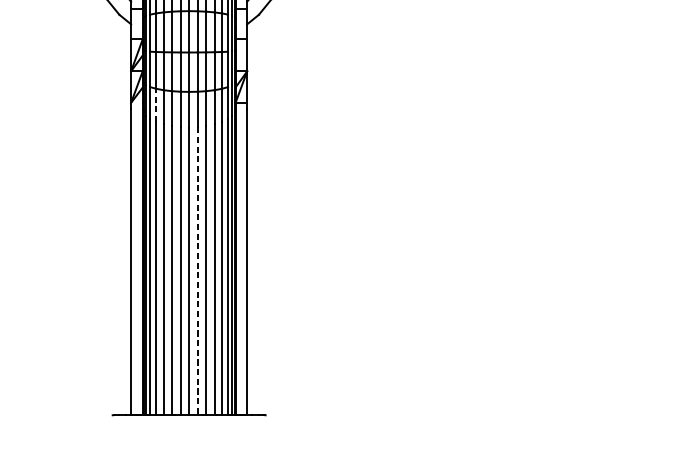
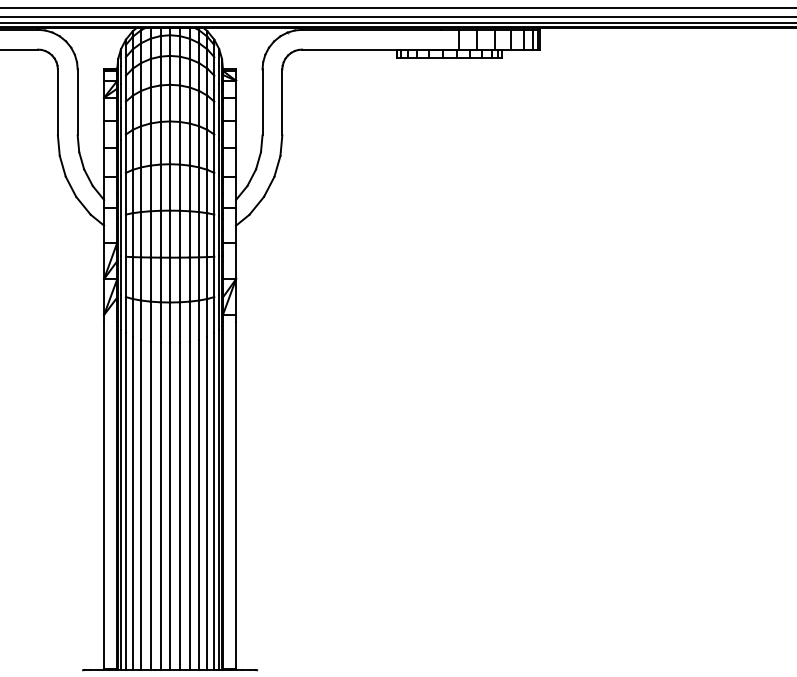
line: (156, 105) -> (132, 317), dashed -> solid
line: (197, 271) -> (179, 506), dashed -> solid

